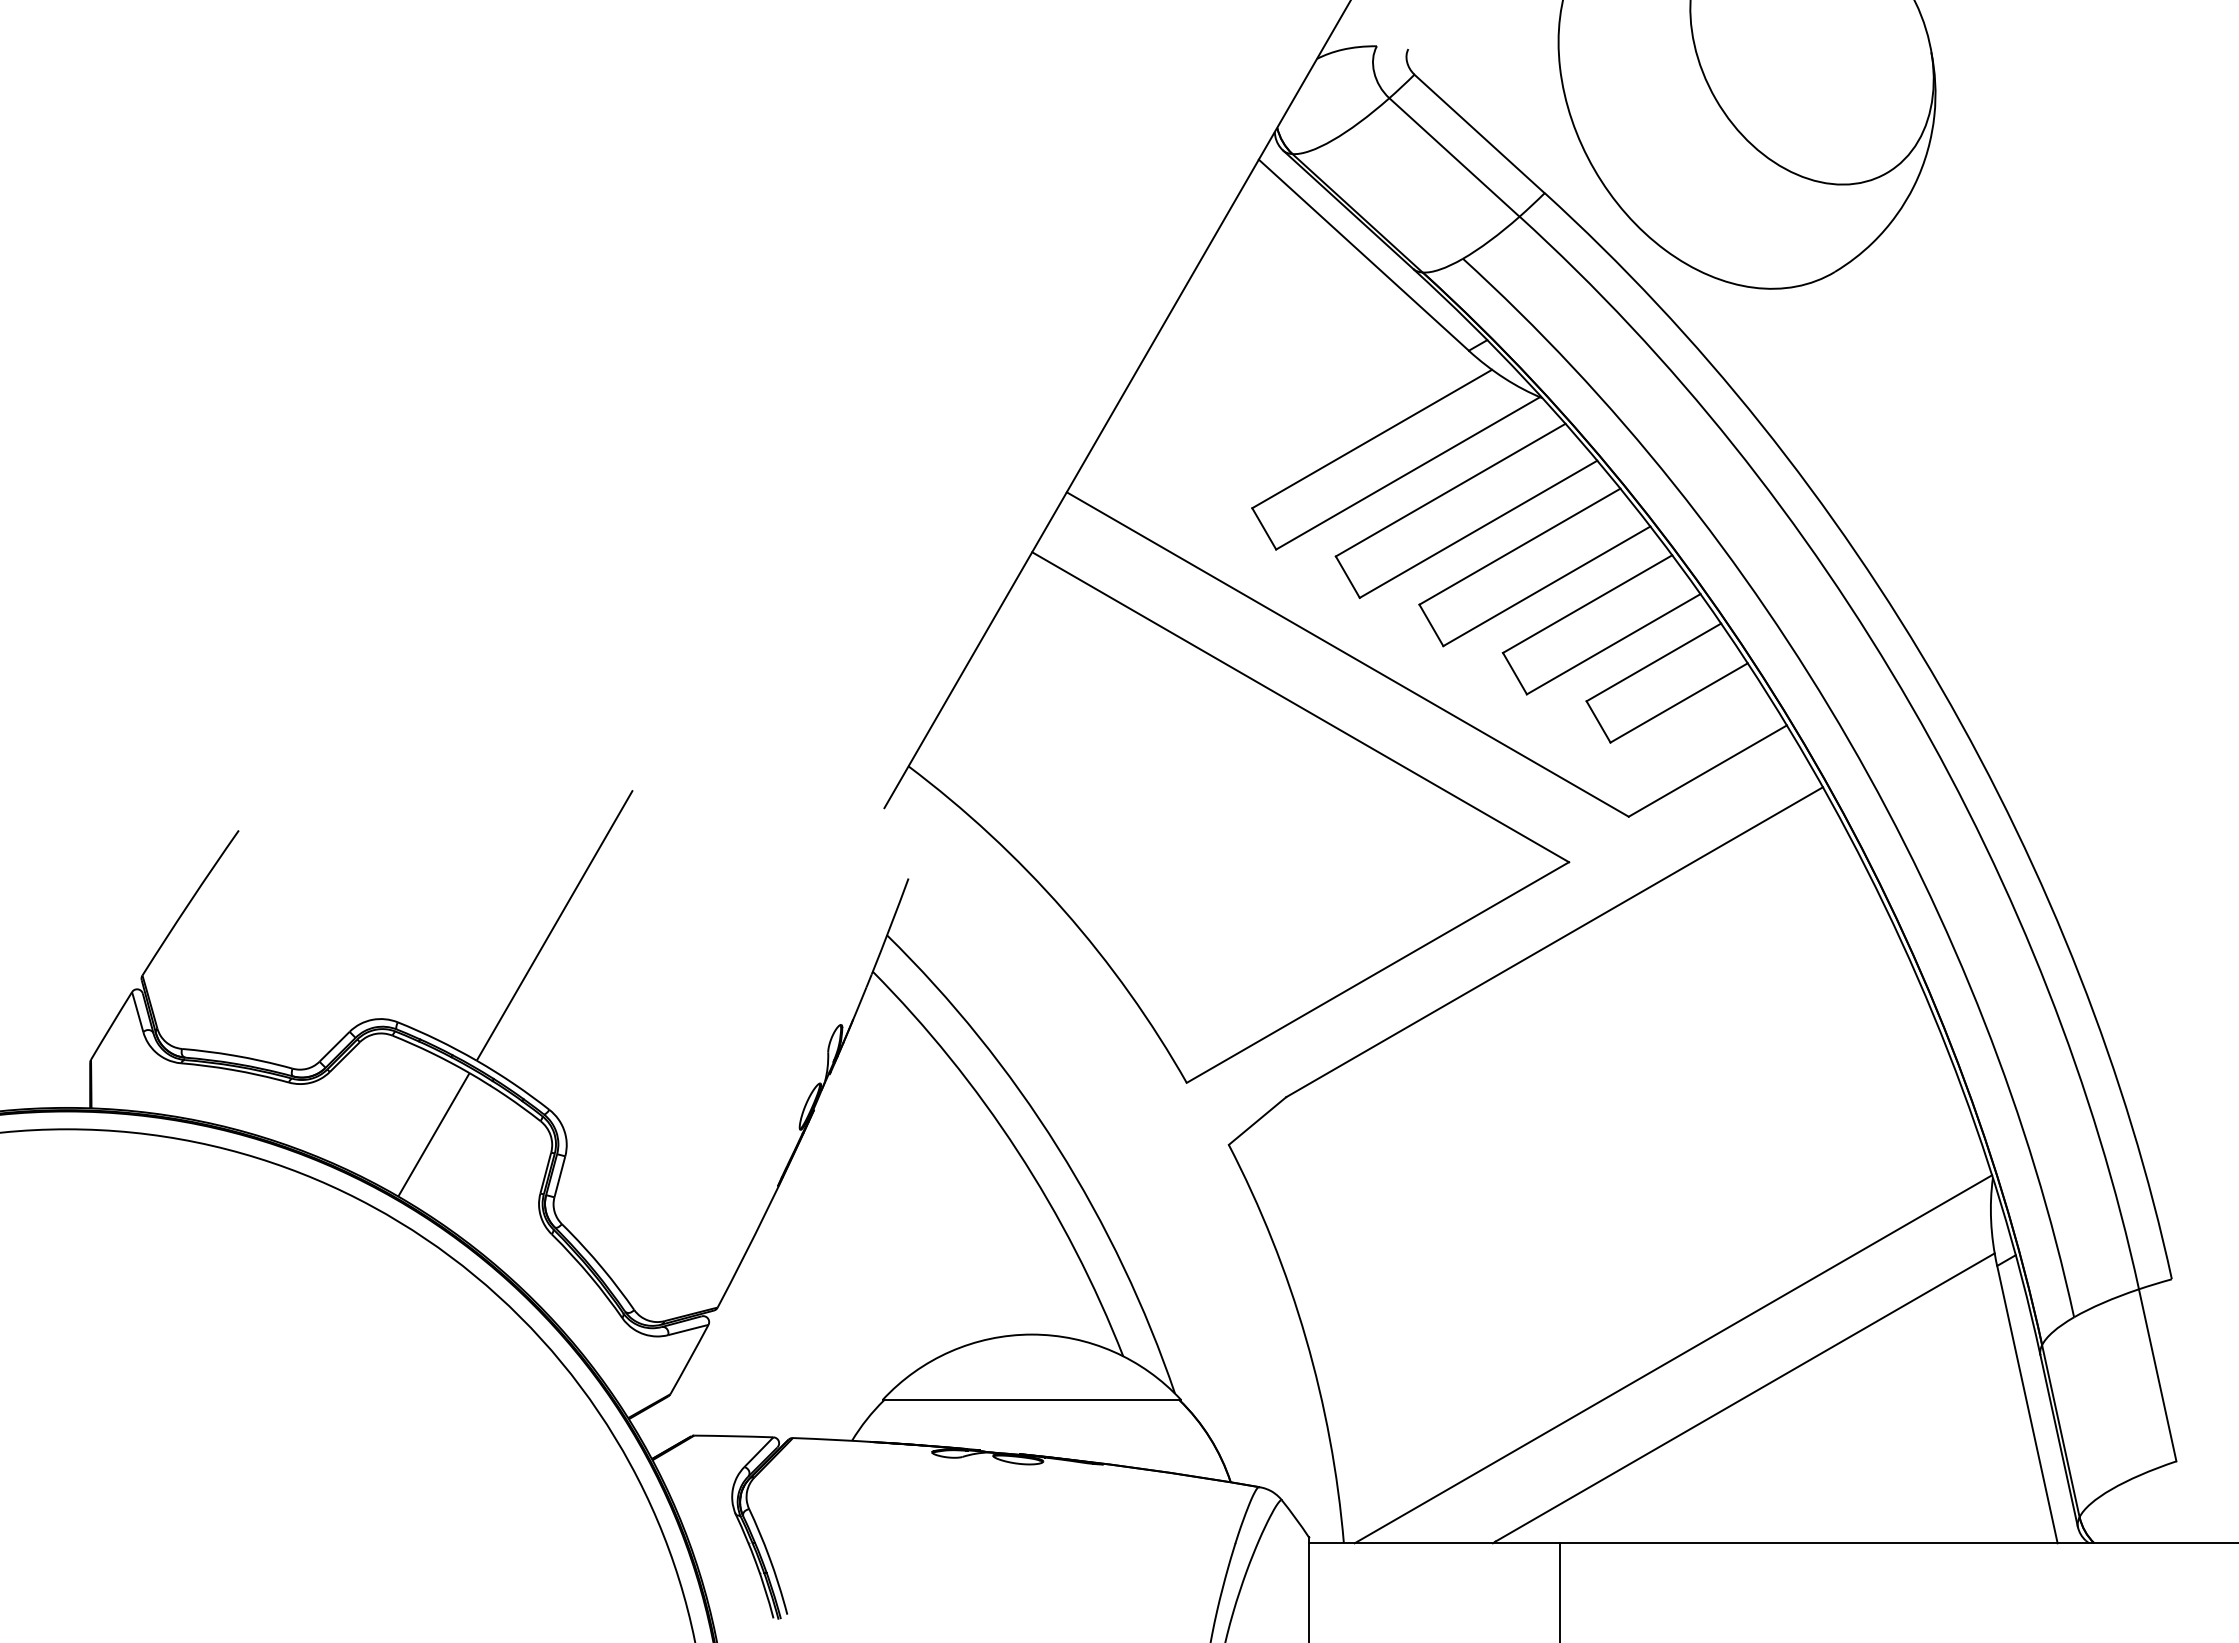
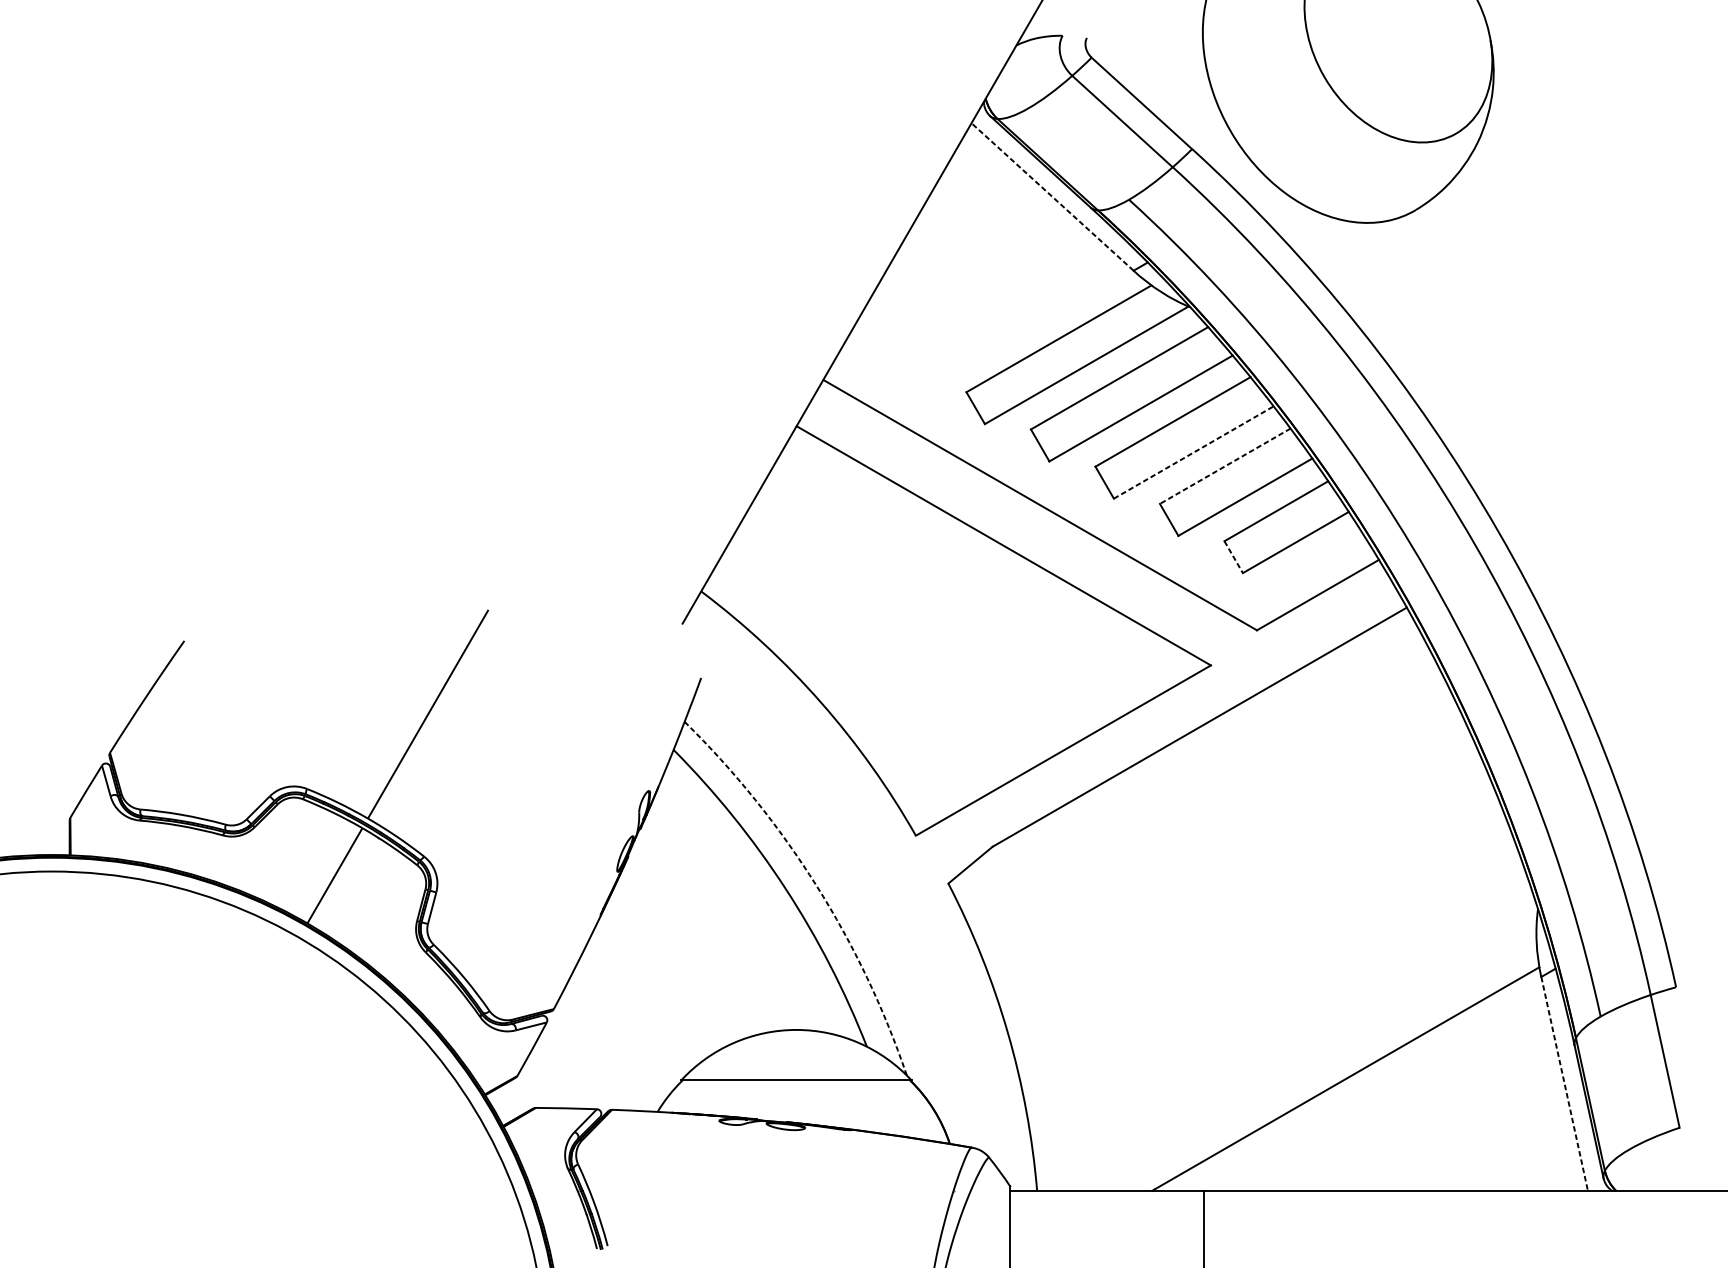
line: (1363, 255) -> (1052, 197), solid -> dashed
line: (1546, 586) -> (1193, 452), solid -> dashed
line: (1587, 604) -> (1225, 466), solid -> dashed
line: (1598, 721) -> (1233, 556), solid -> dashed
arc: (1057, 1147) -> (816, 885), solid -> dashed
line: (1673, 1359) -> (1291, 1049), removed
line: (2027, 1404) -> (1564, 1083), solid -> dashed

